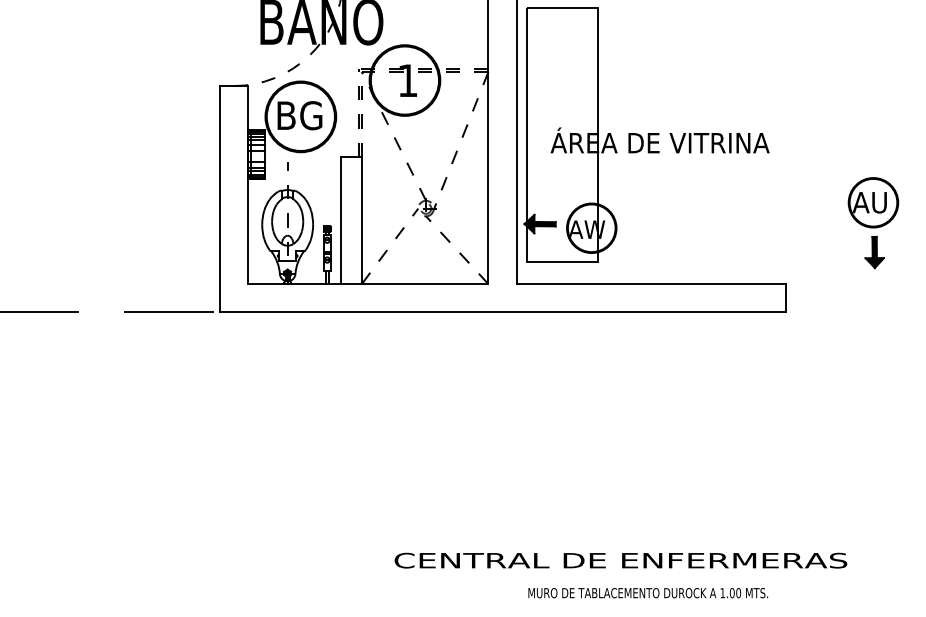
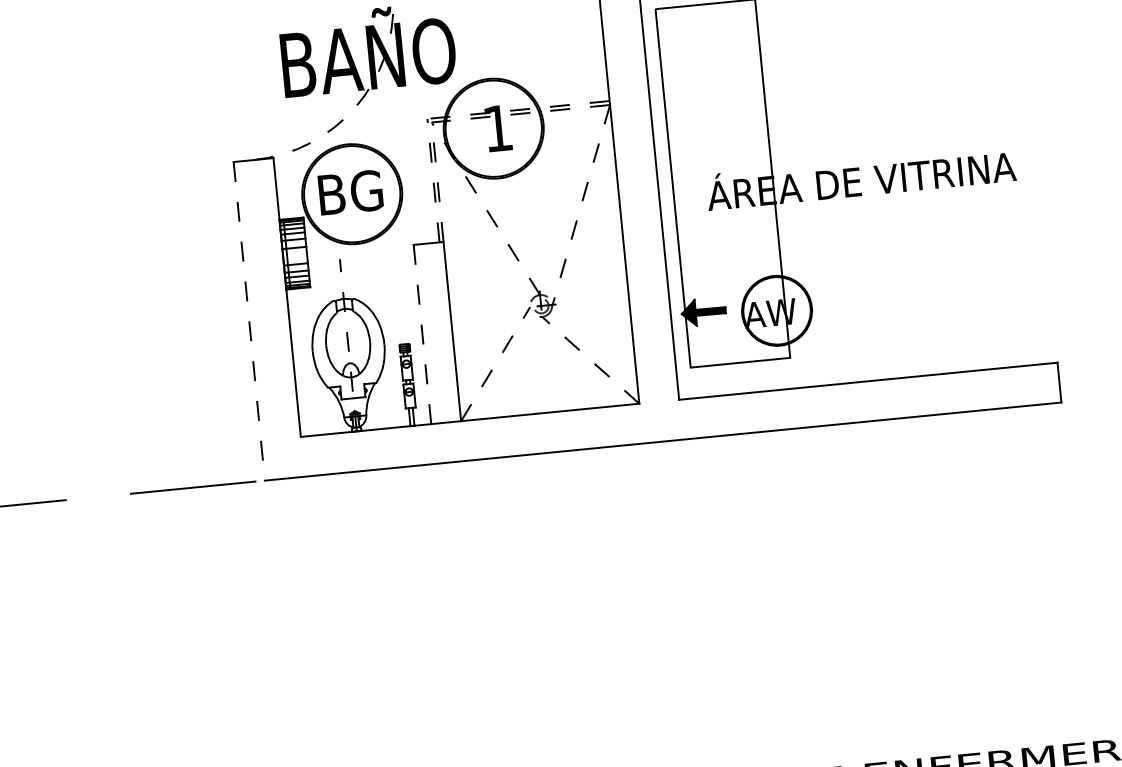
line: (219, 199) -> (249, 321), solid -> dashed
line: (340, 220) -> (422, 334), solid -> dashed

